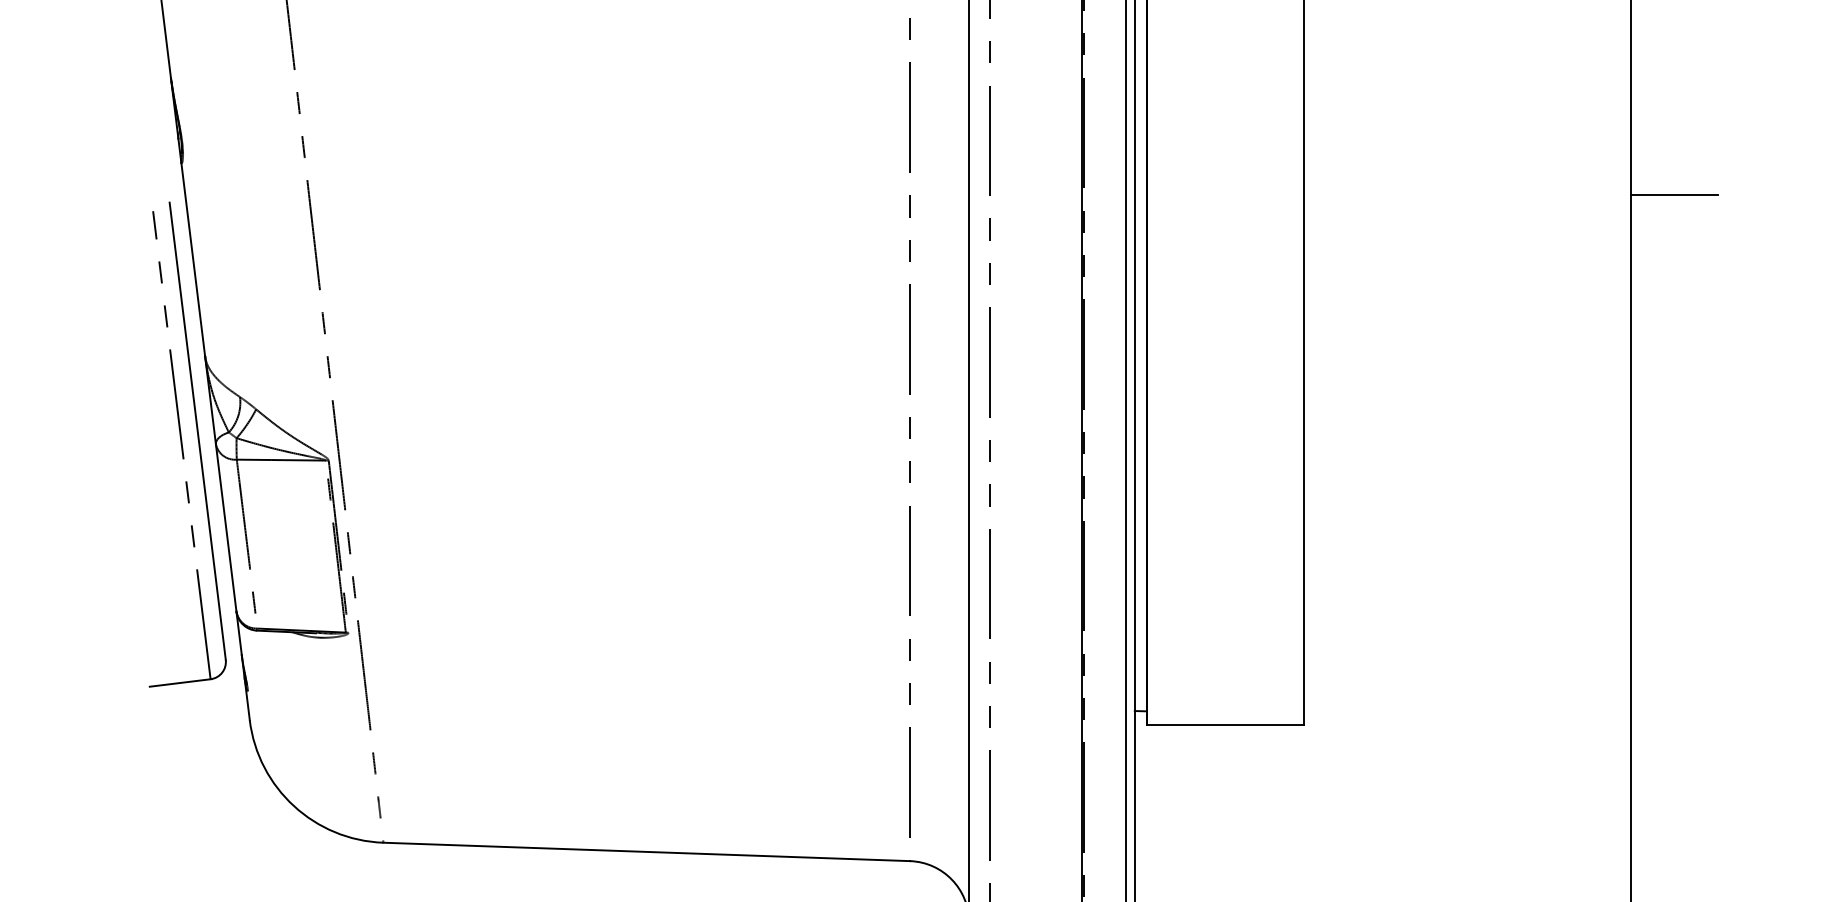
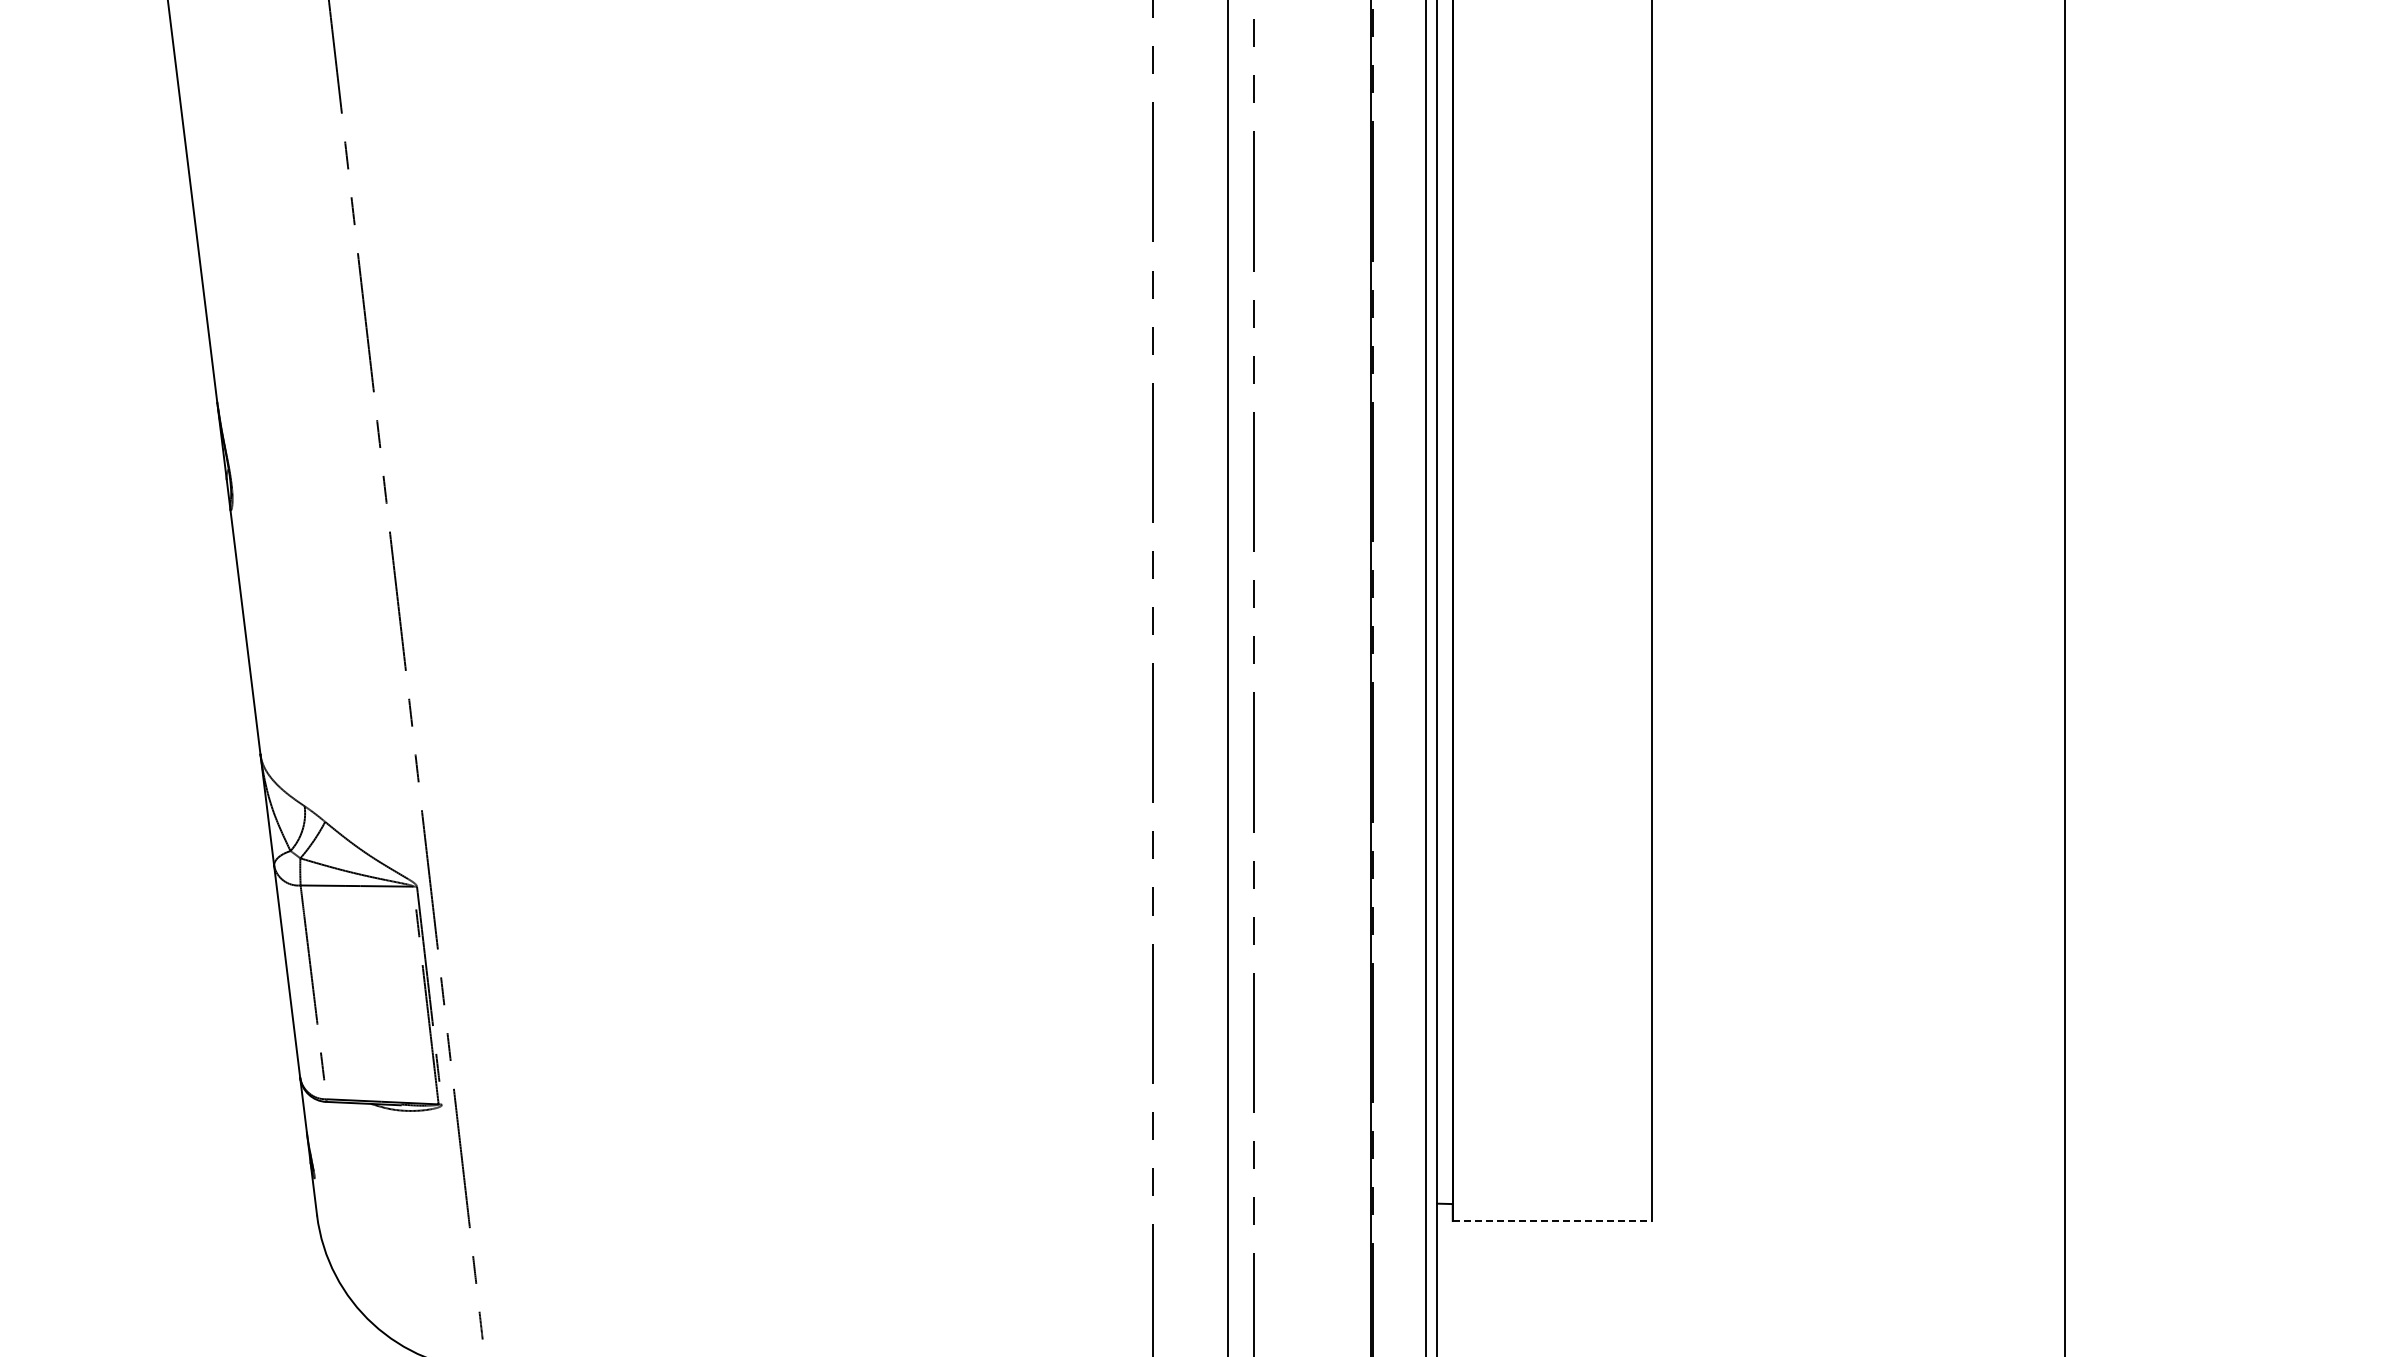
line: (1674, 195) -> (2120, 550), removed
part: (182, 446) -> (232, 868), removed
line: (1225, 725) -> (1552, 1221), solid -> dashed

